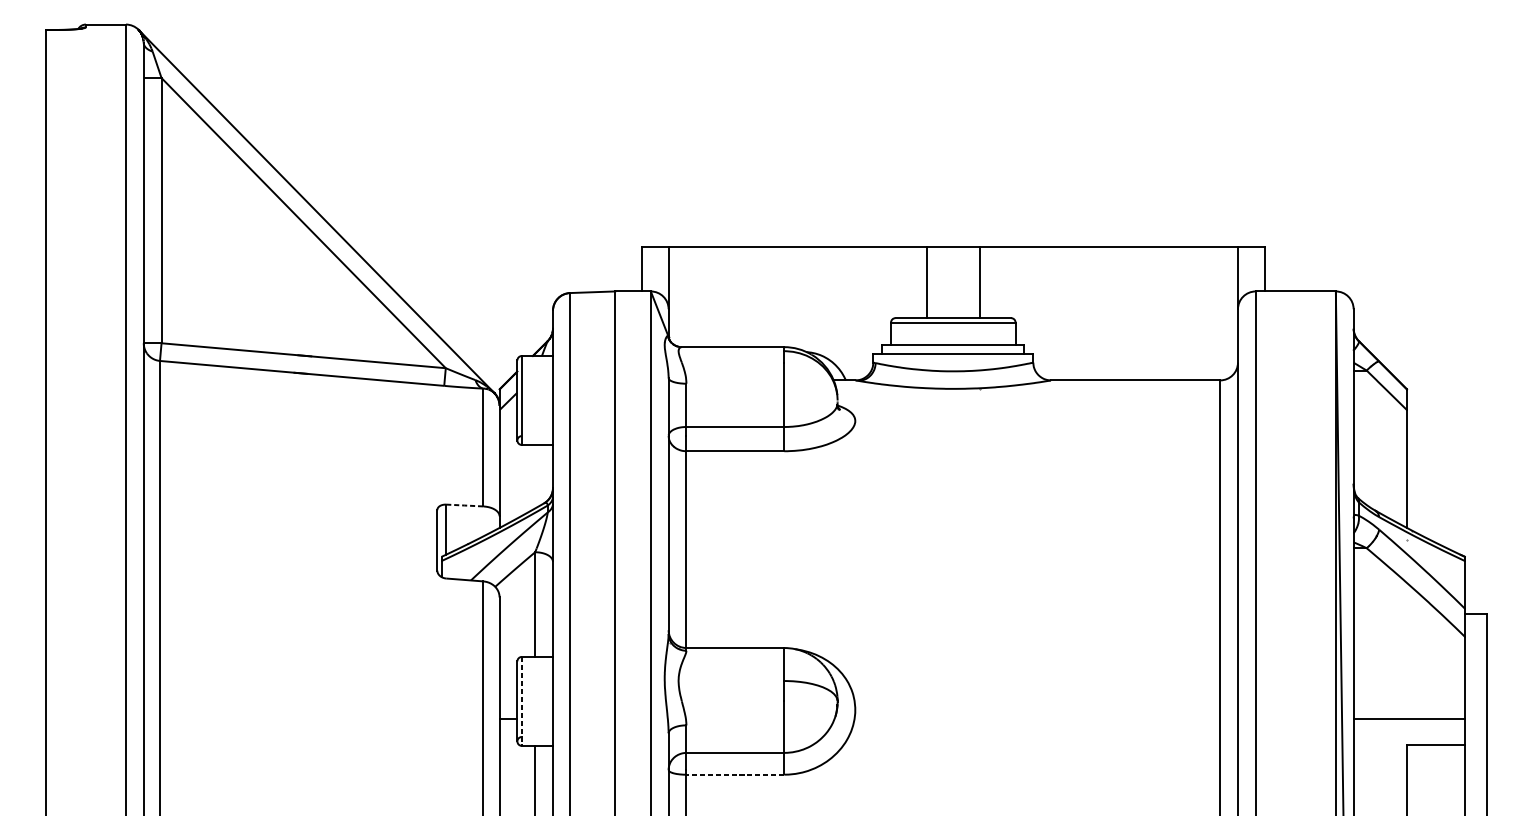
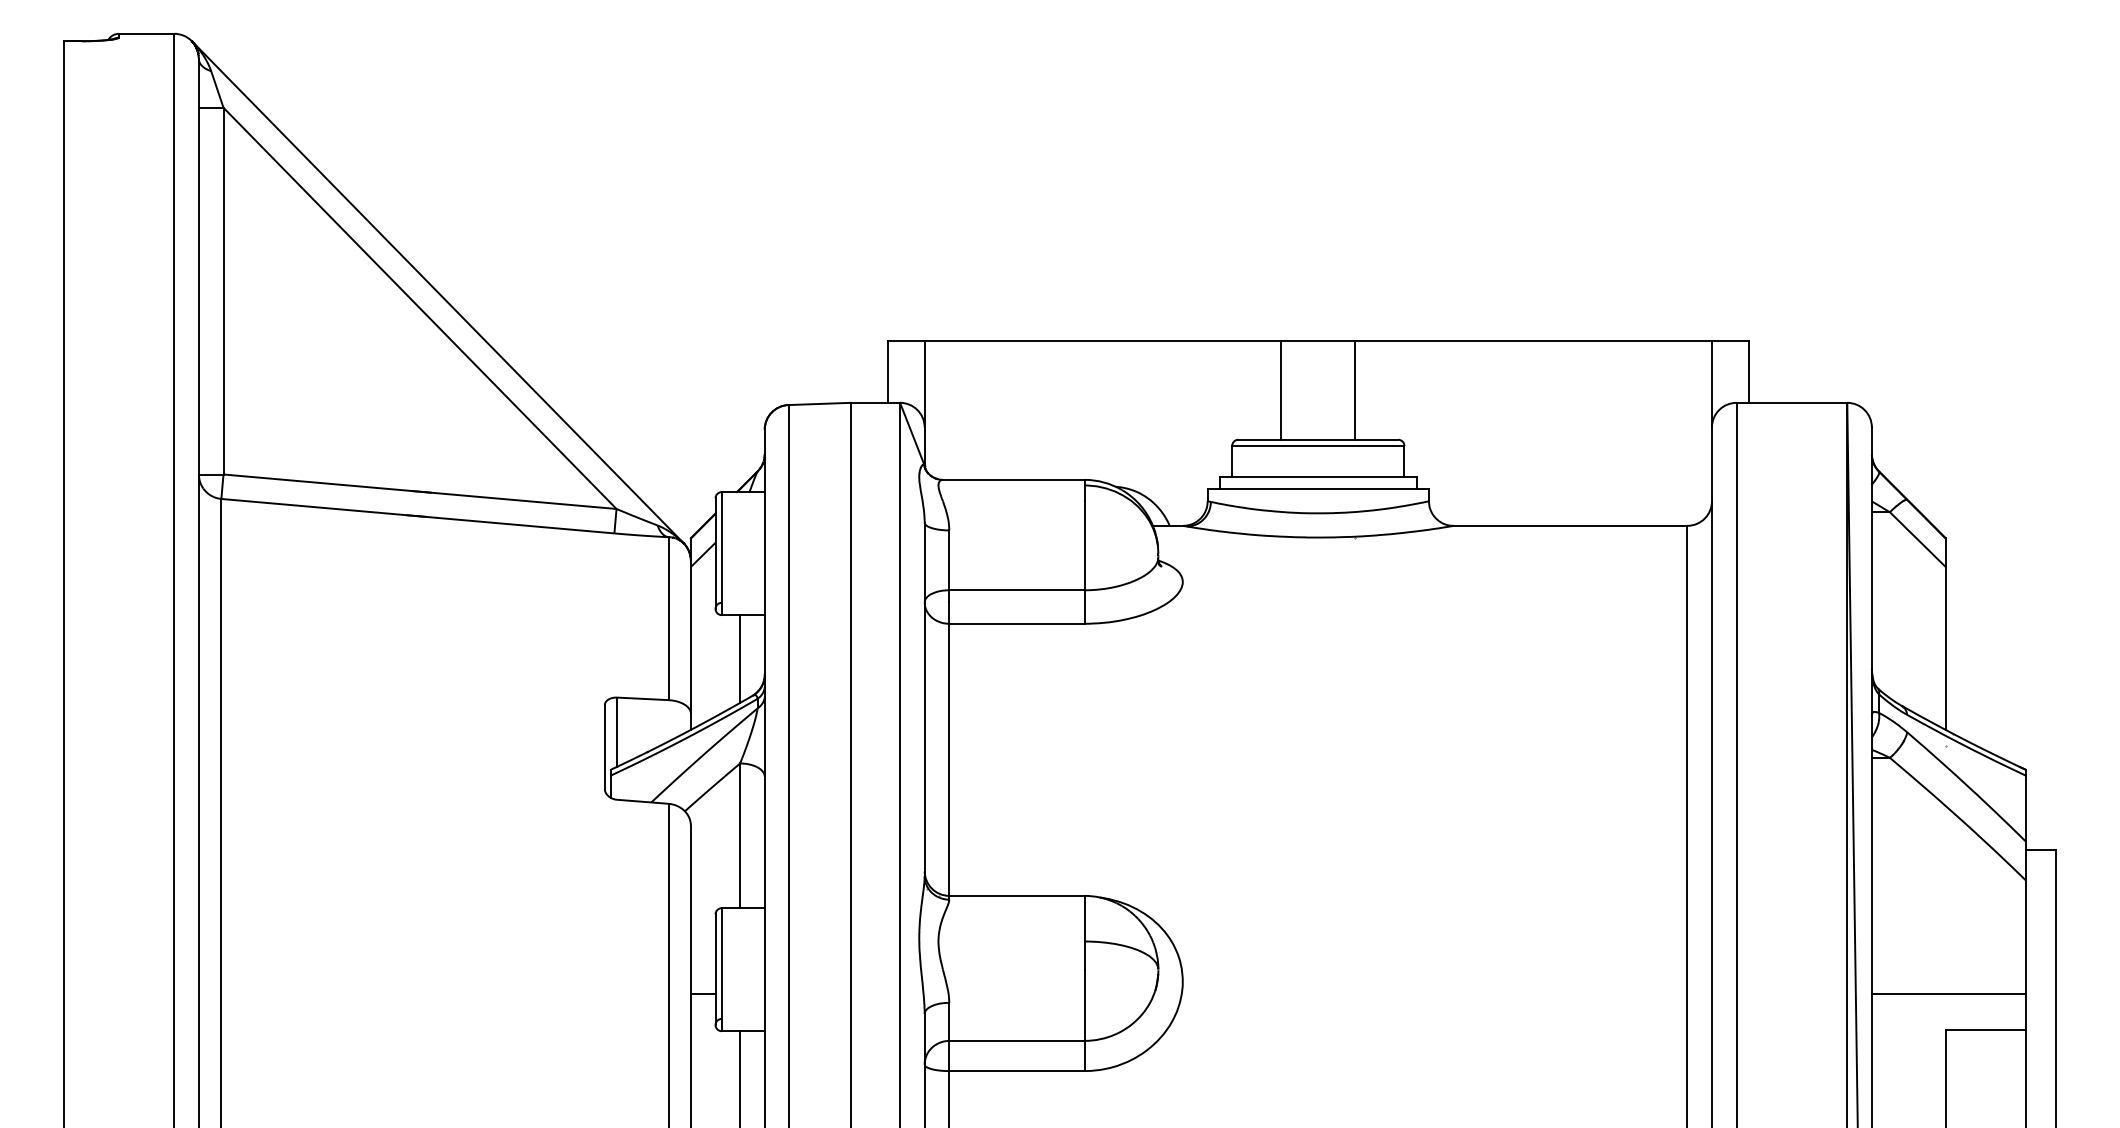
line: (535, 476) -> (740, 658), added
line: (464, 505) -> (642, 698), dashed -> solid
line: (521, 701) -> (721, 969), dashed -> solid
line: (735, 775) -> (1016, 1071), dashed -> solid

